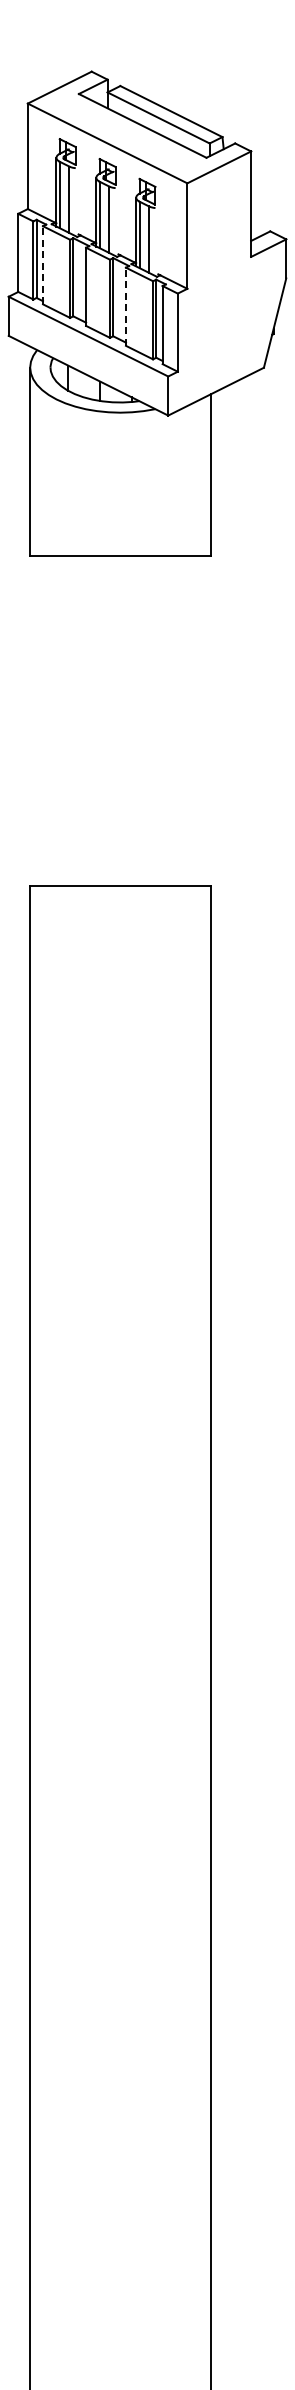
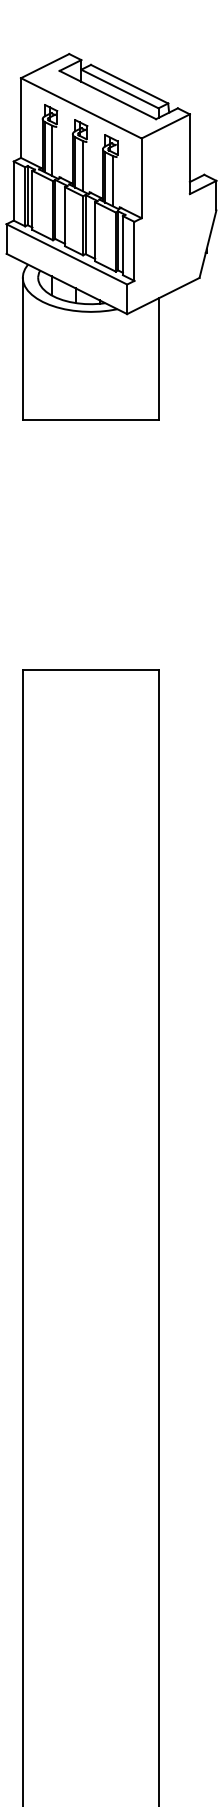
line: (43, 264) -> (32, 199), dashed -> solid
line: (125, 306) -> (94, 231), dashed -> solid

